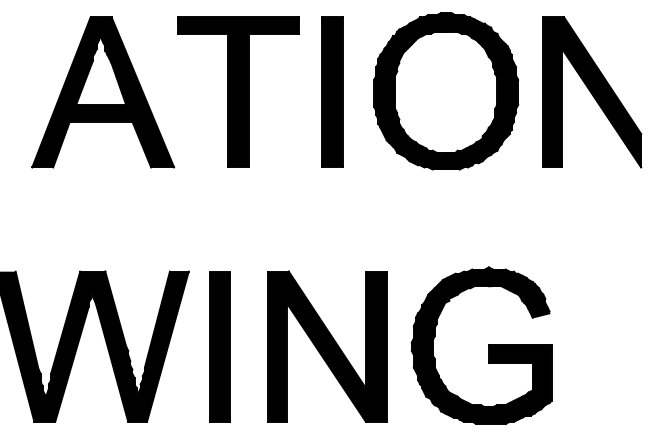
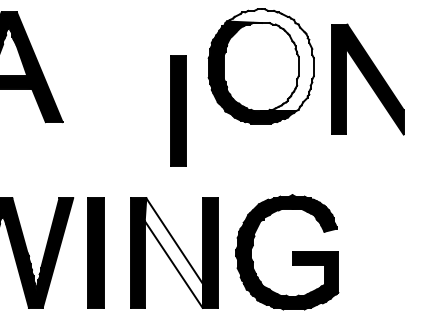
fill: (458, 82) -> (270, 60), removed
part: (238, 91) -> (109, 66), removed
part: (332, 91) -> (178, 110), moved
part: (592, 92) -> (368, 79), moved
fill: (325, 346) -> (173, 252), removed

